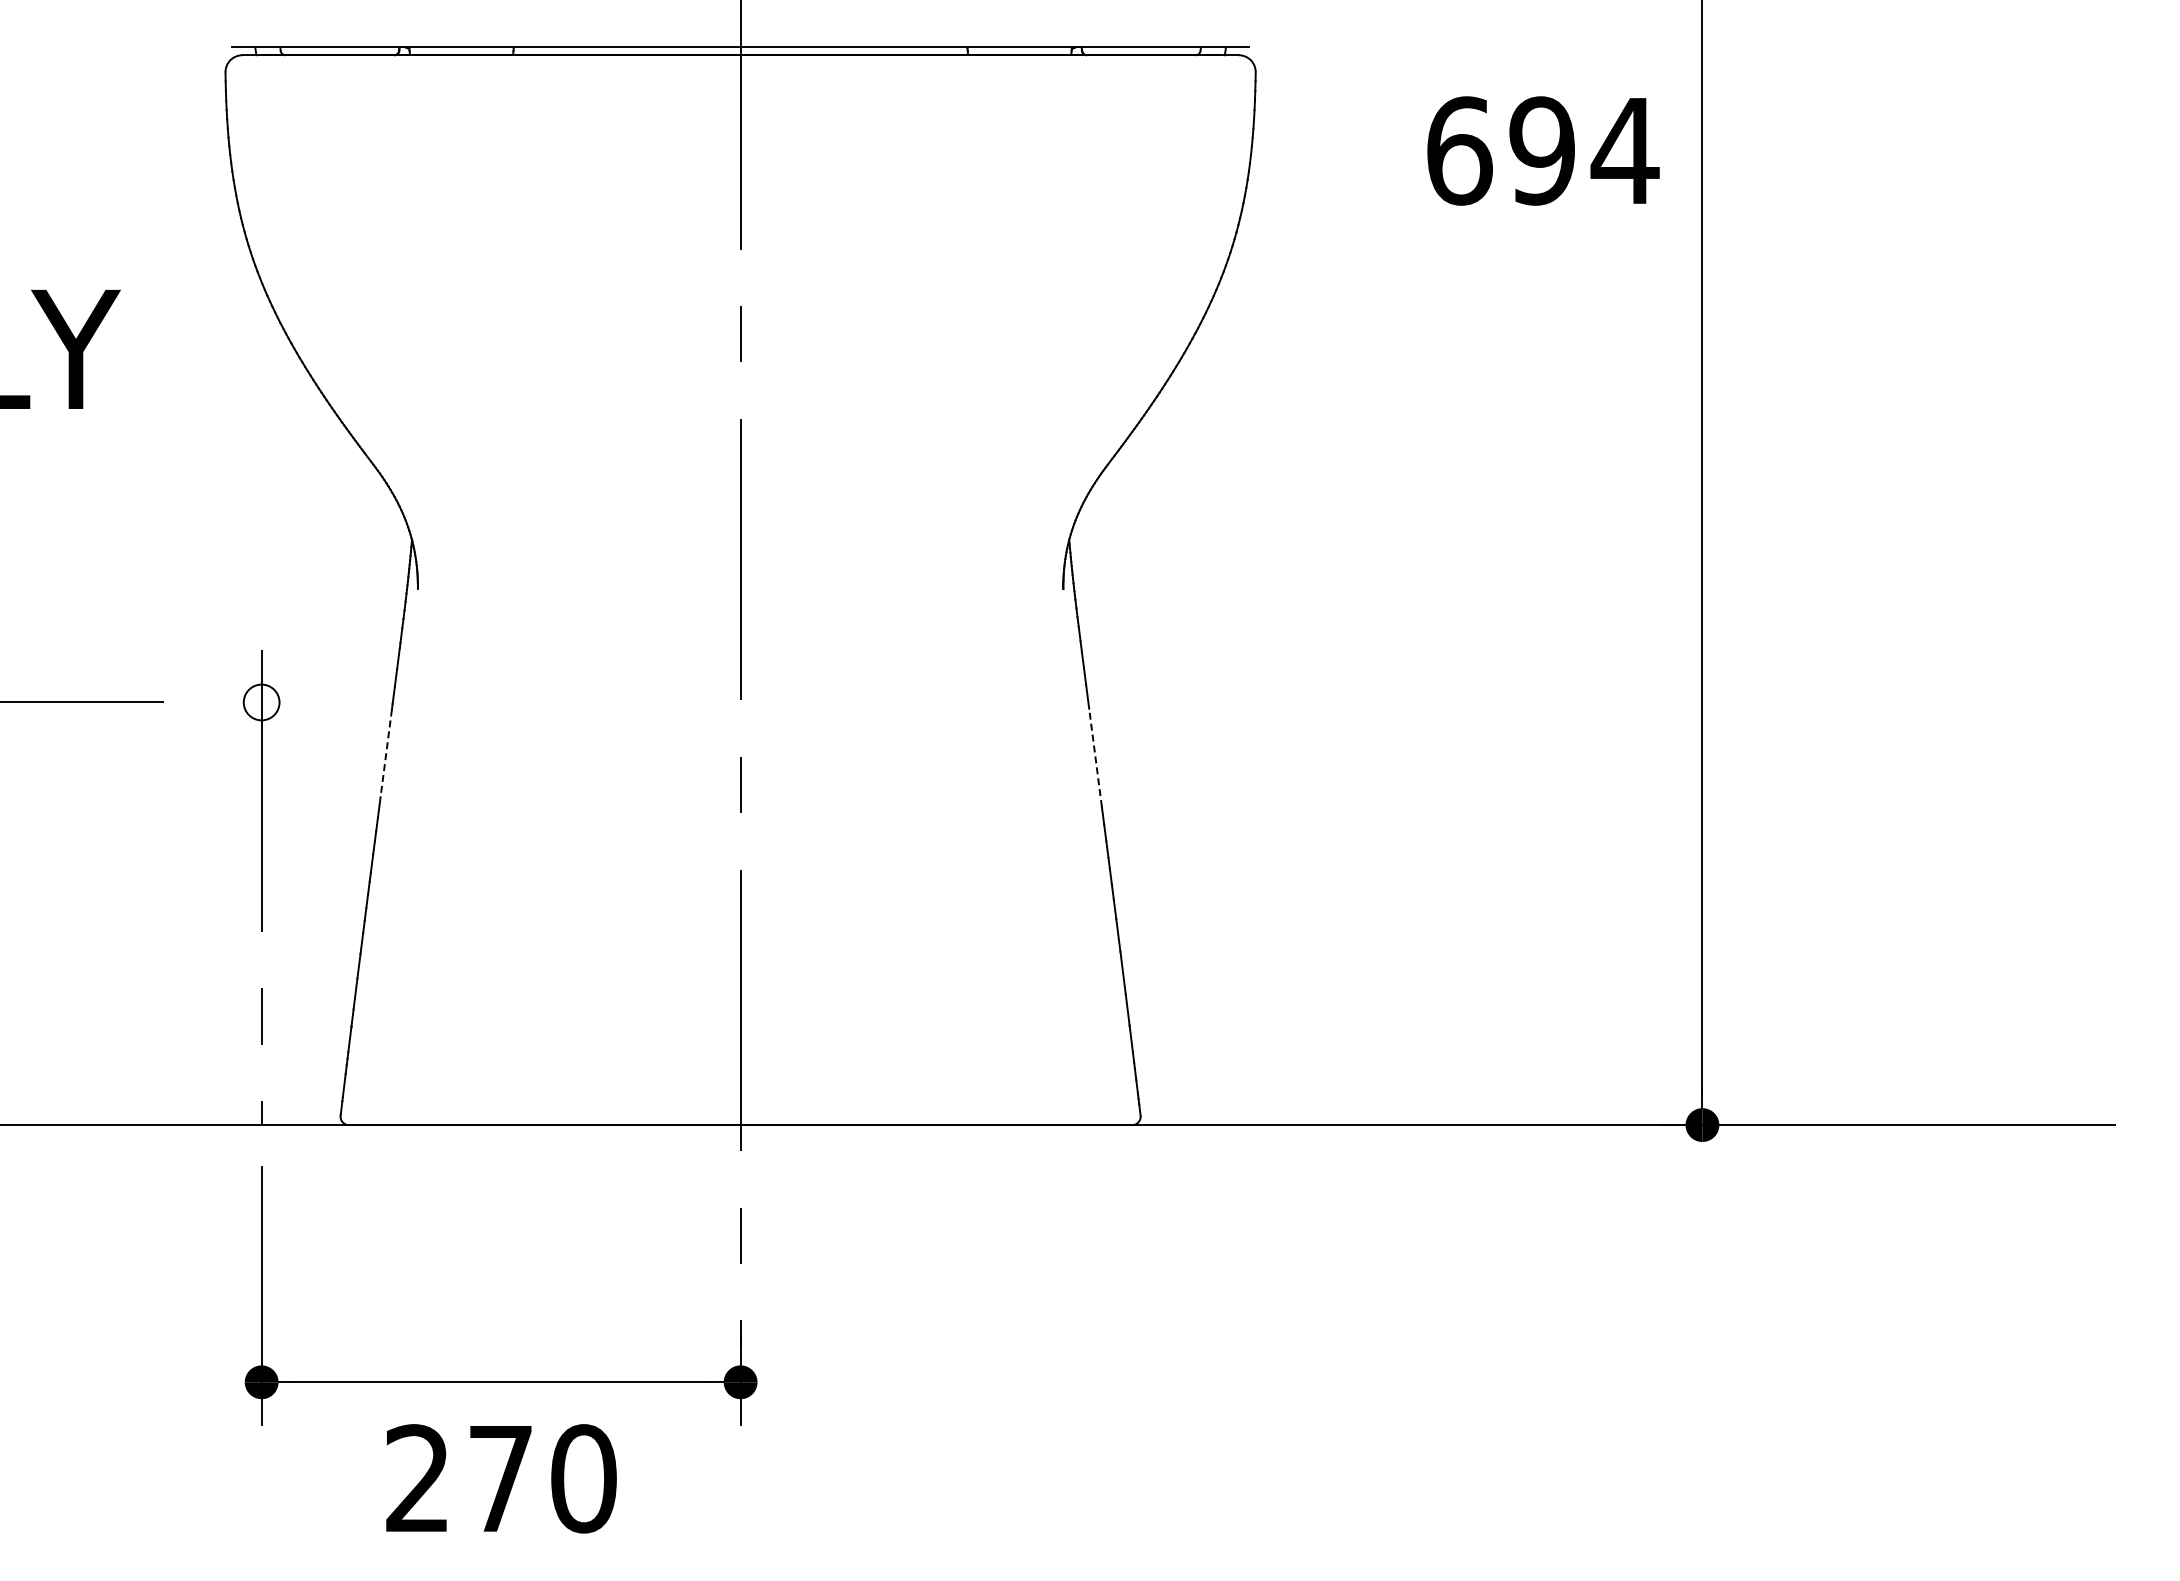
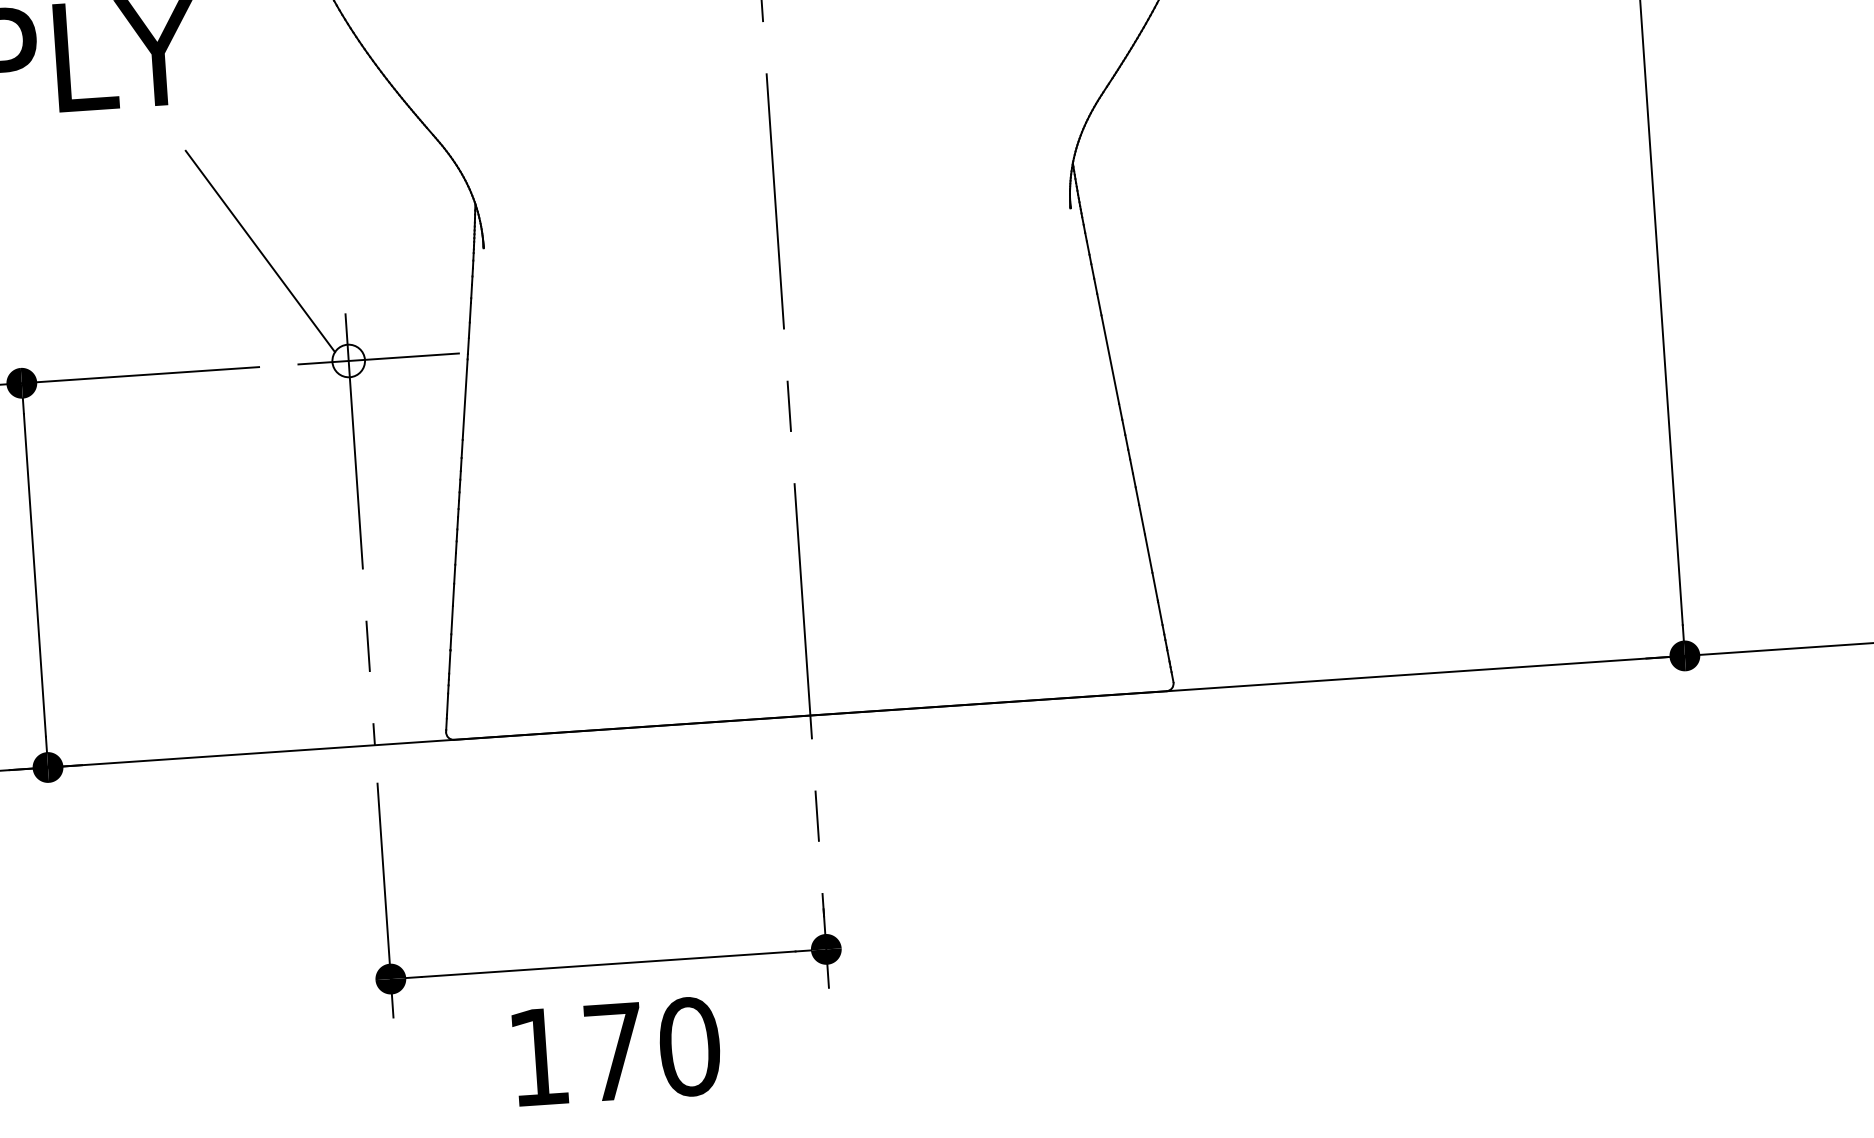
line: (172, 575) -> (259, 251), added
line: (294, 702) -> (378, 358), added
line: (386, 753) -> (465, 399), dashed -> solid
line: (1095, 757) -> (1110, 359), dashed -> solid
text: (416, 1477) -> (537, 1056), 270 -> 170

